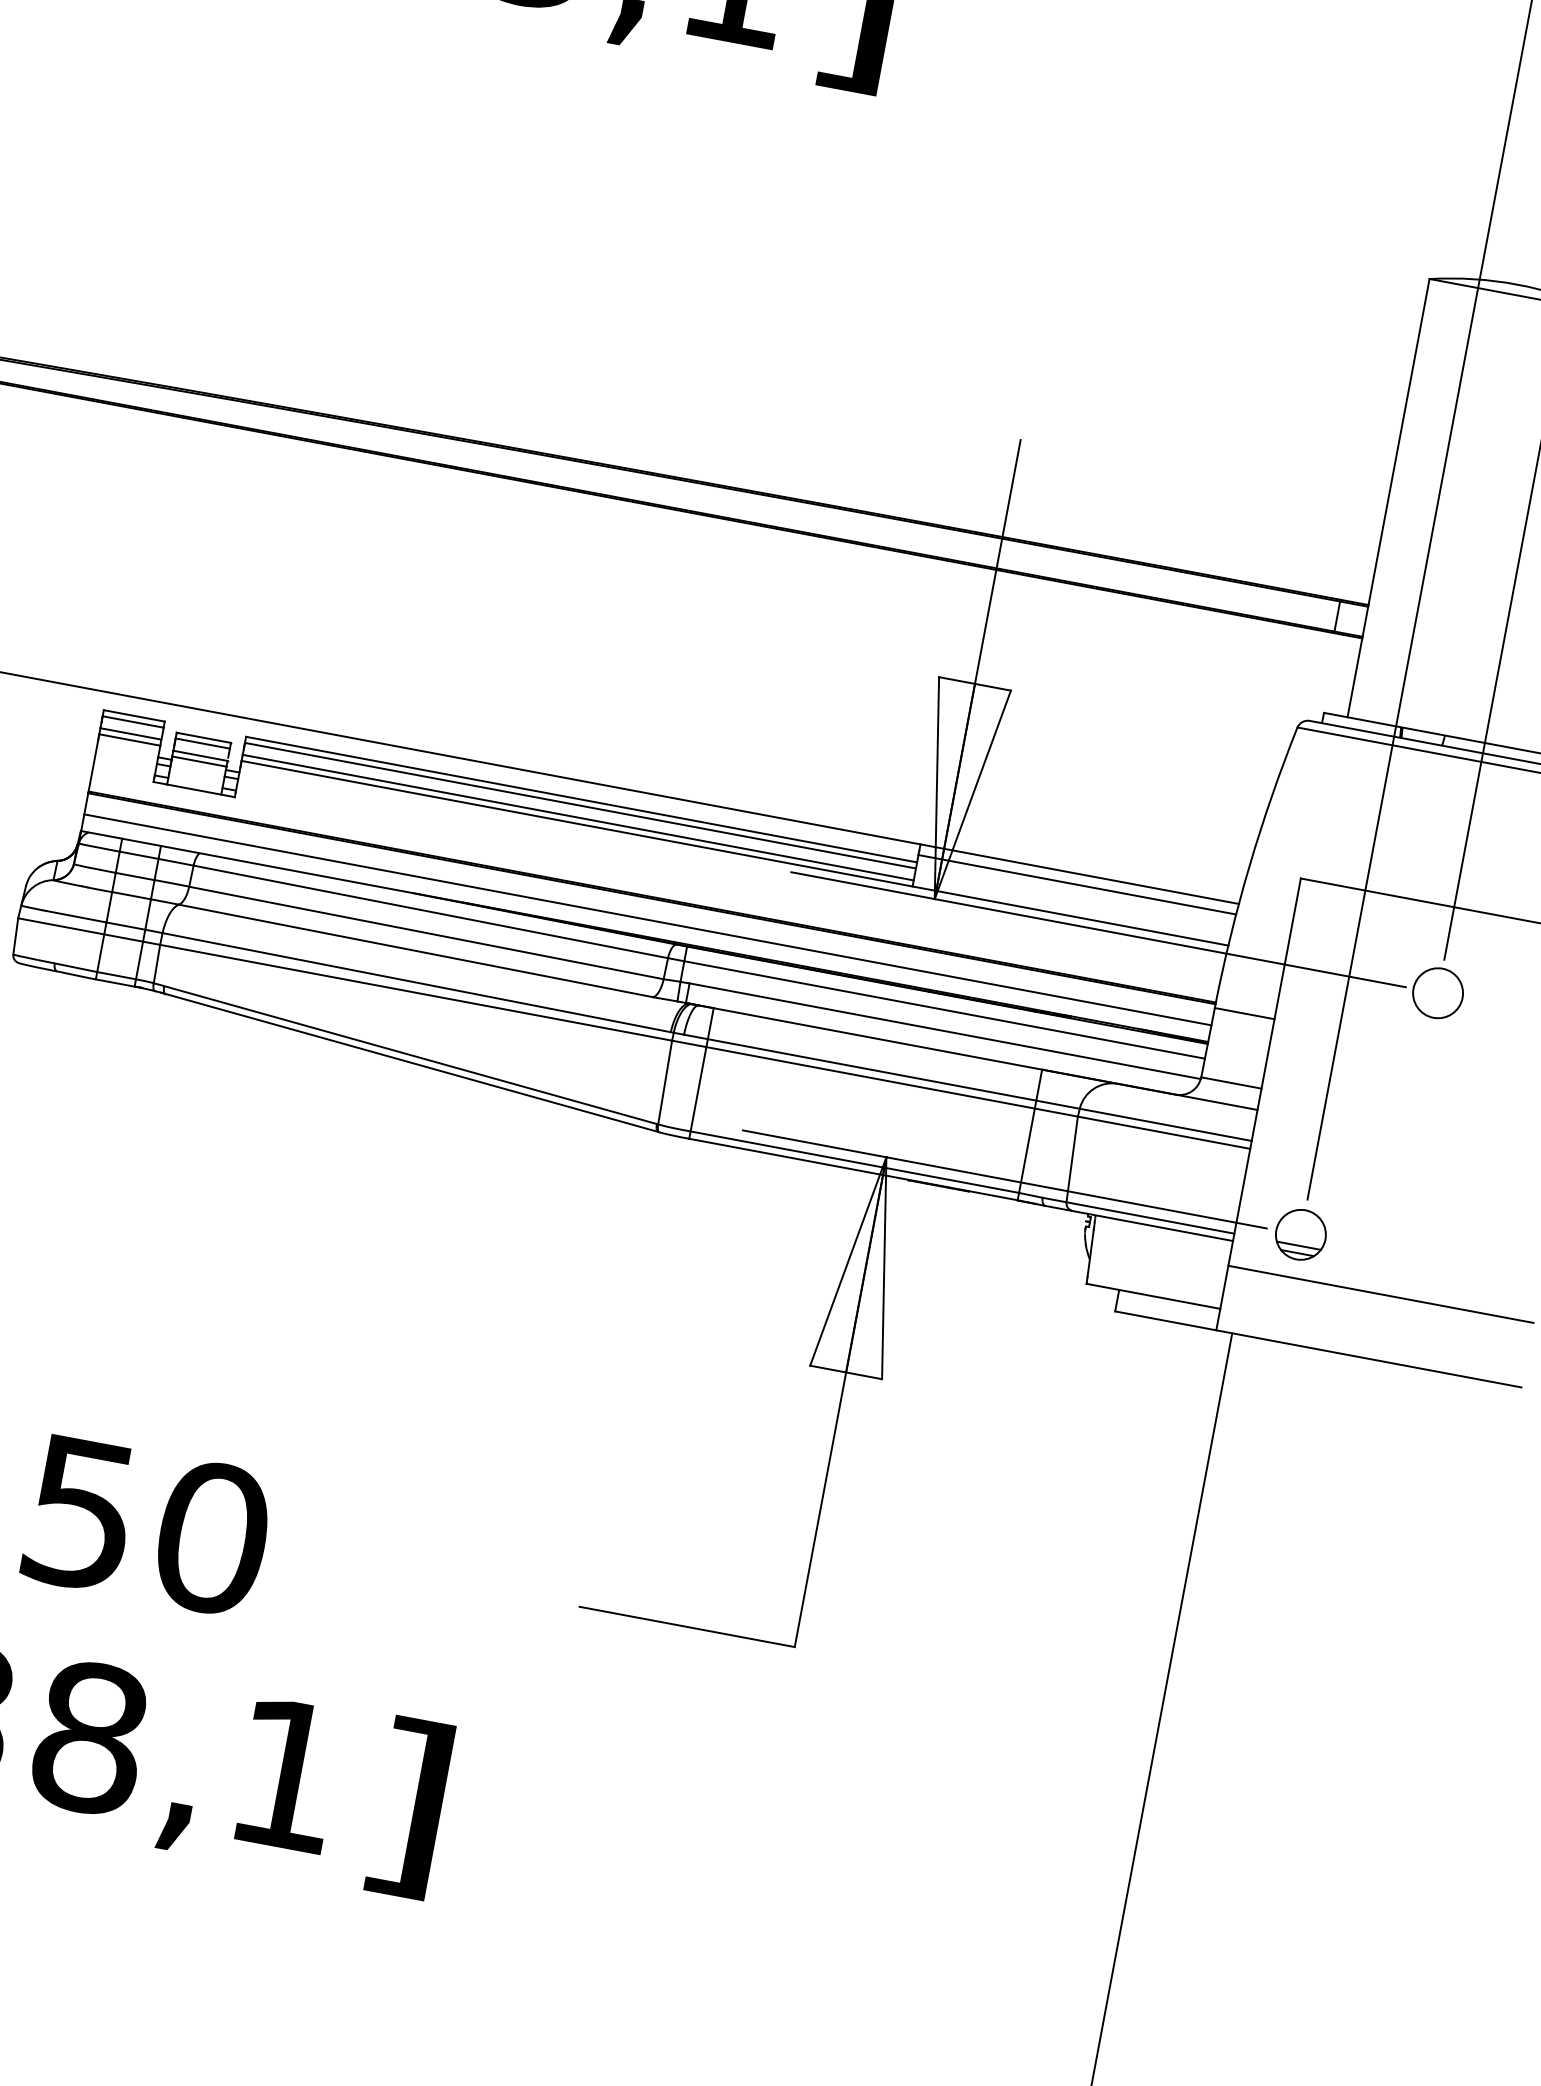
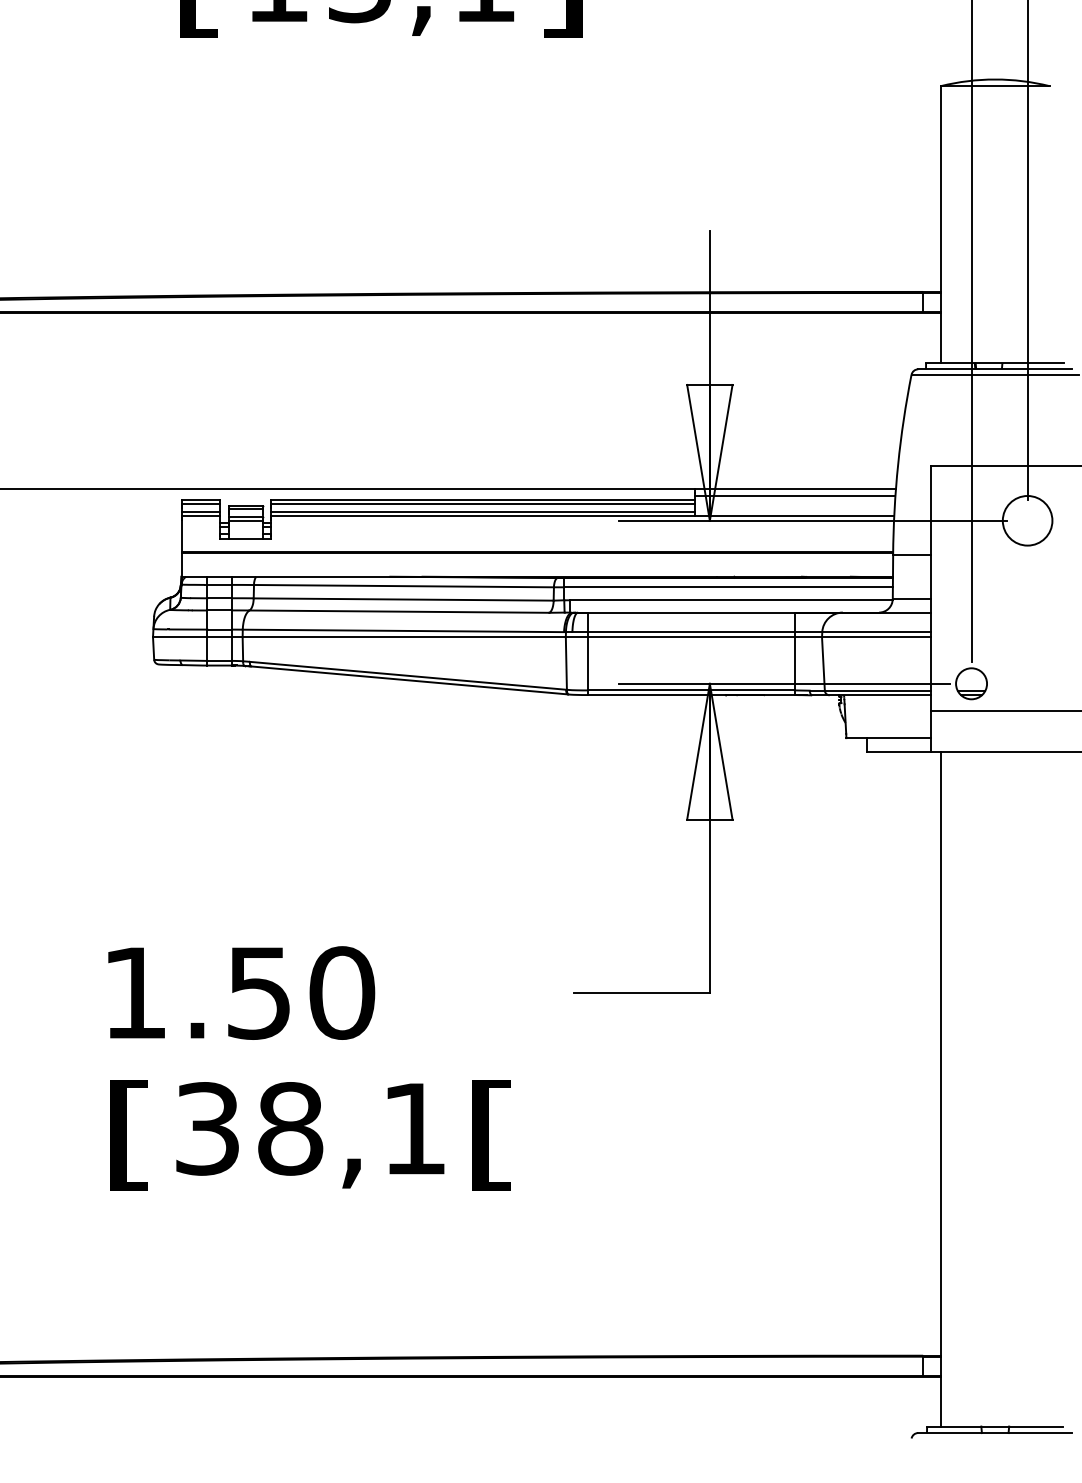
line: (648, 920) -> (537, 566), removed
circle: (1437, 992) -> (1027, 520), size x1.6
text: (408, 1808) -> (492, 1135), ] -> [

